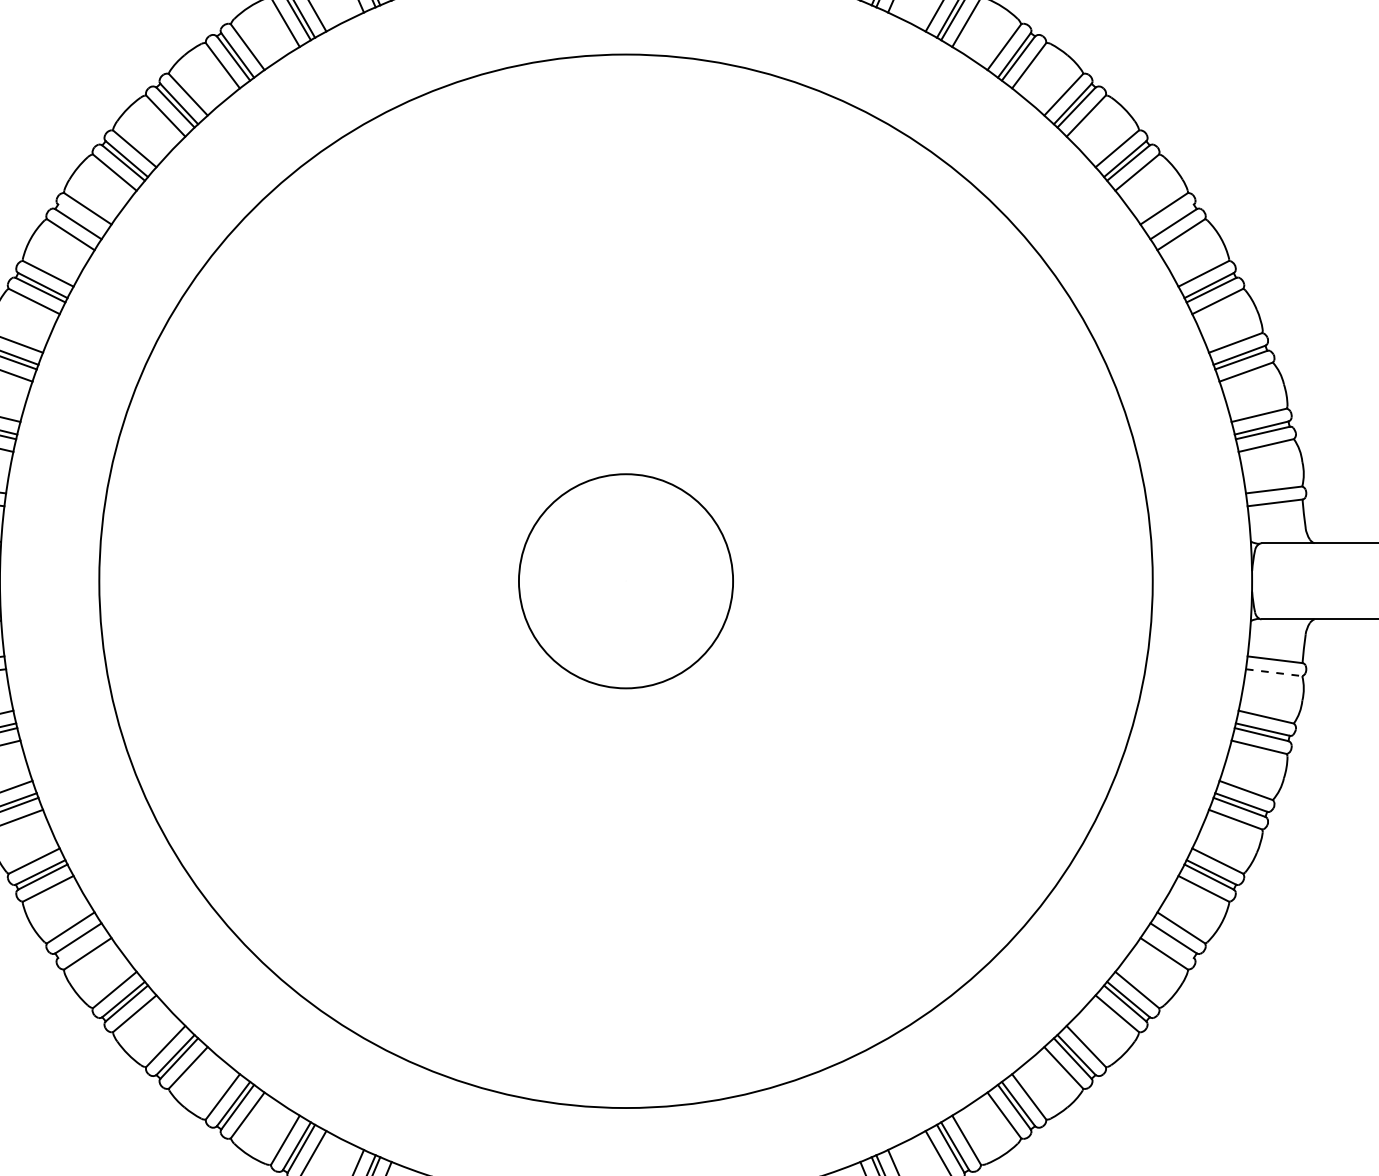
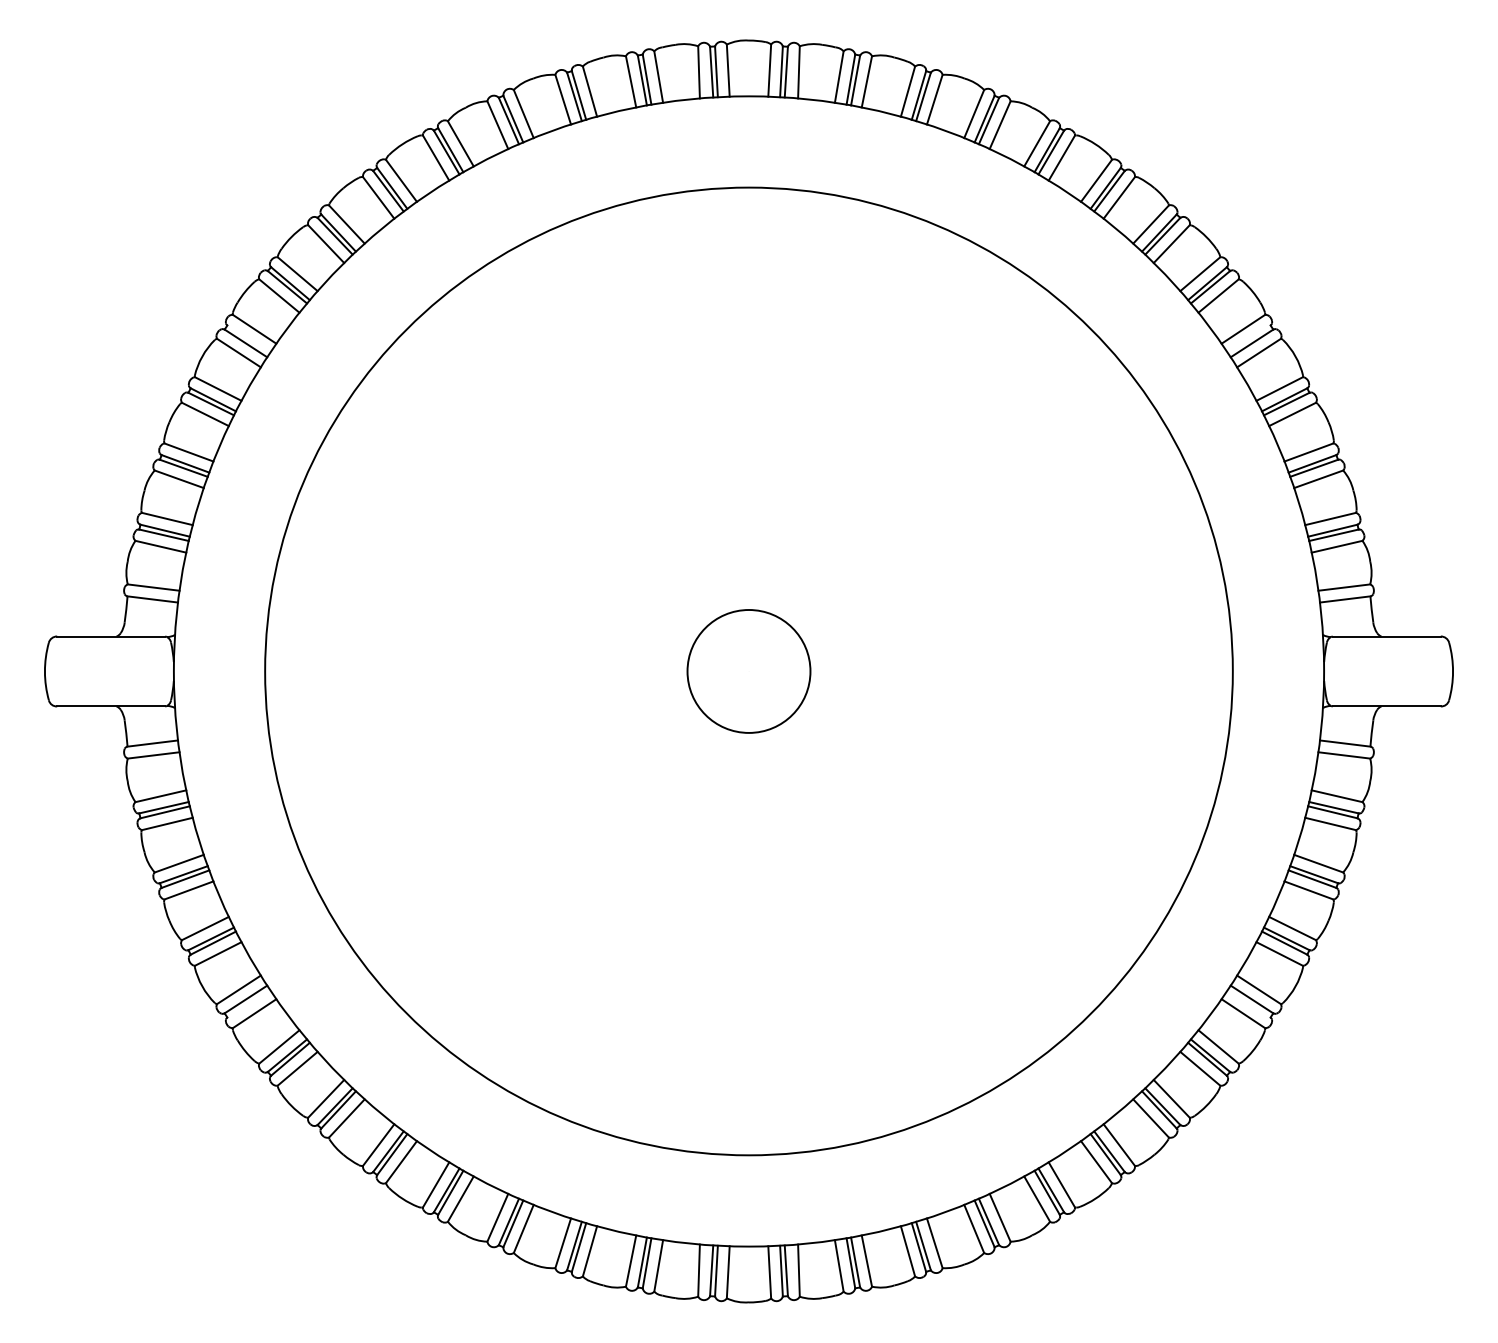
circle: (625, 581) -> (748, 671), size x0.62
line: (1274, 672) -> (1344, 755), dashed -> solid

